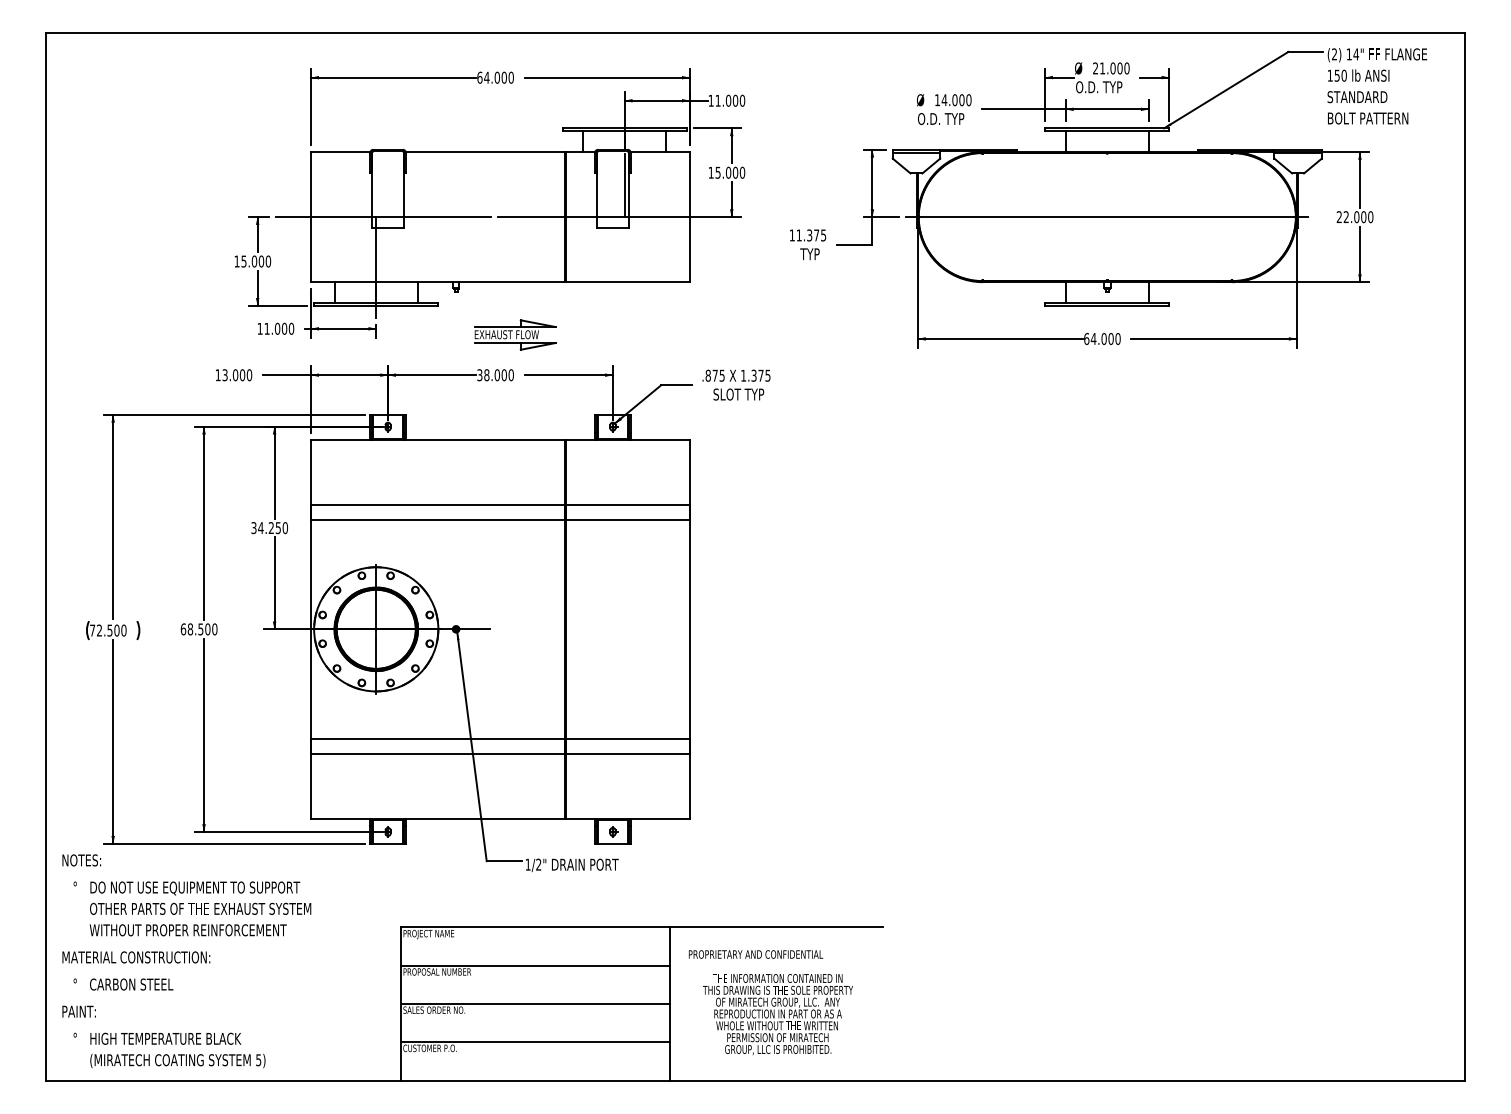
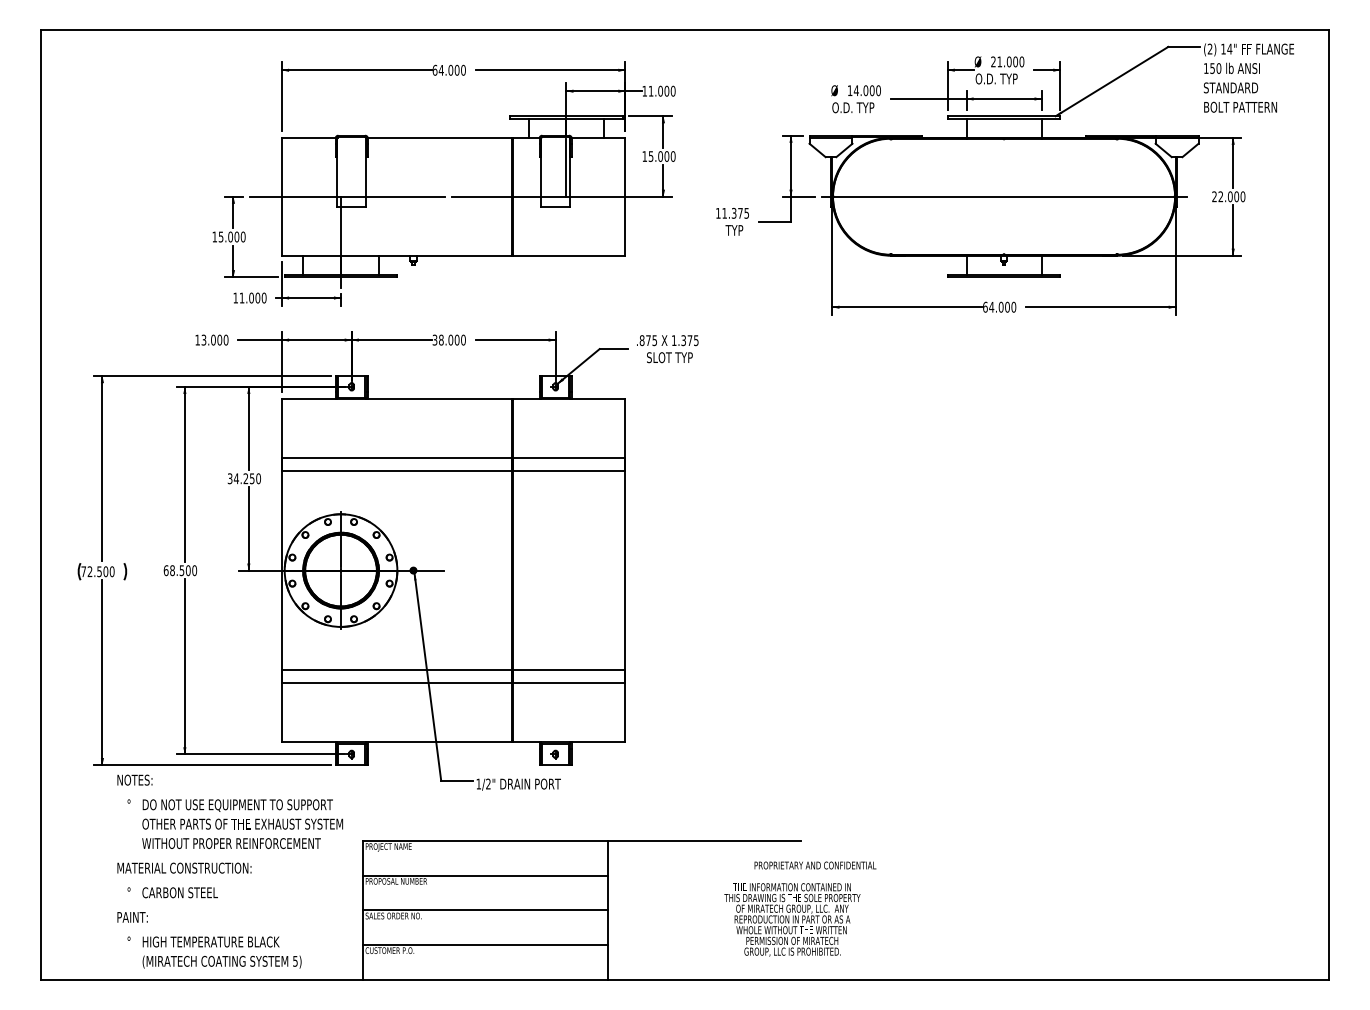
part: (515, 334) -> (467, 303), removed
text: (756, 954) -> (815, 865), moved
text: (186, 961) -> (229, 871), moved
text: (778, 1014) -> (792, 919), moved

